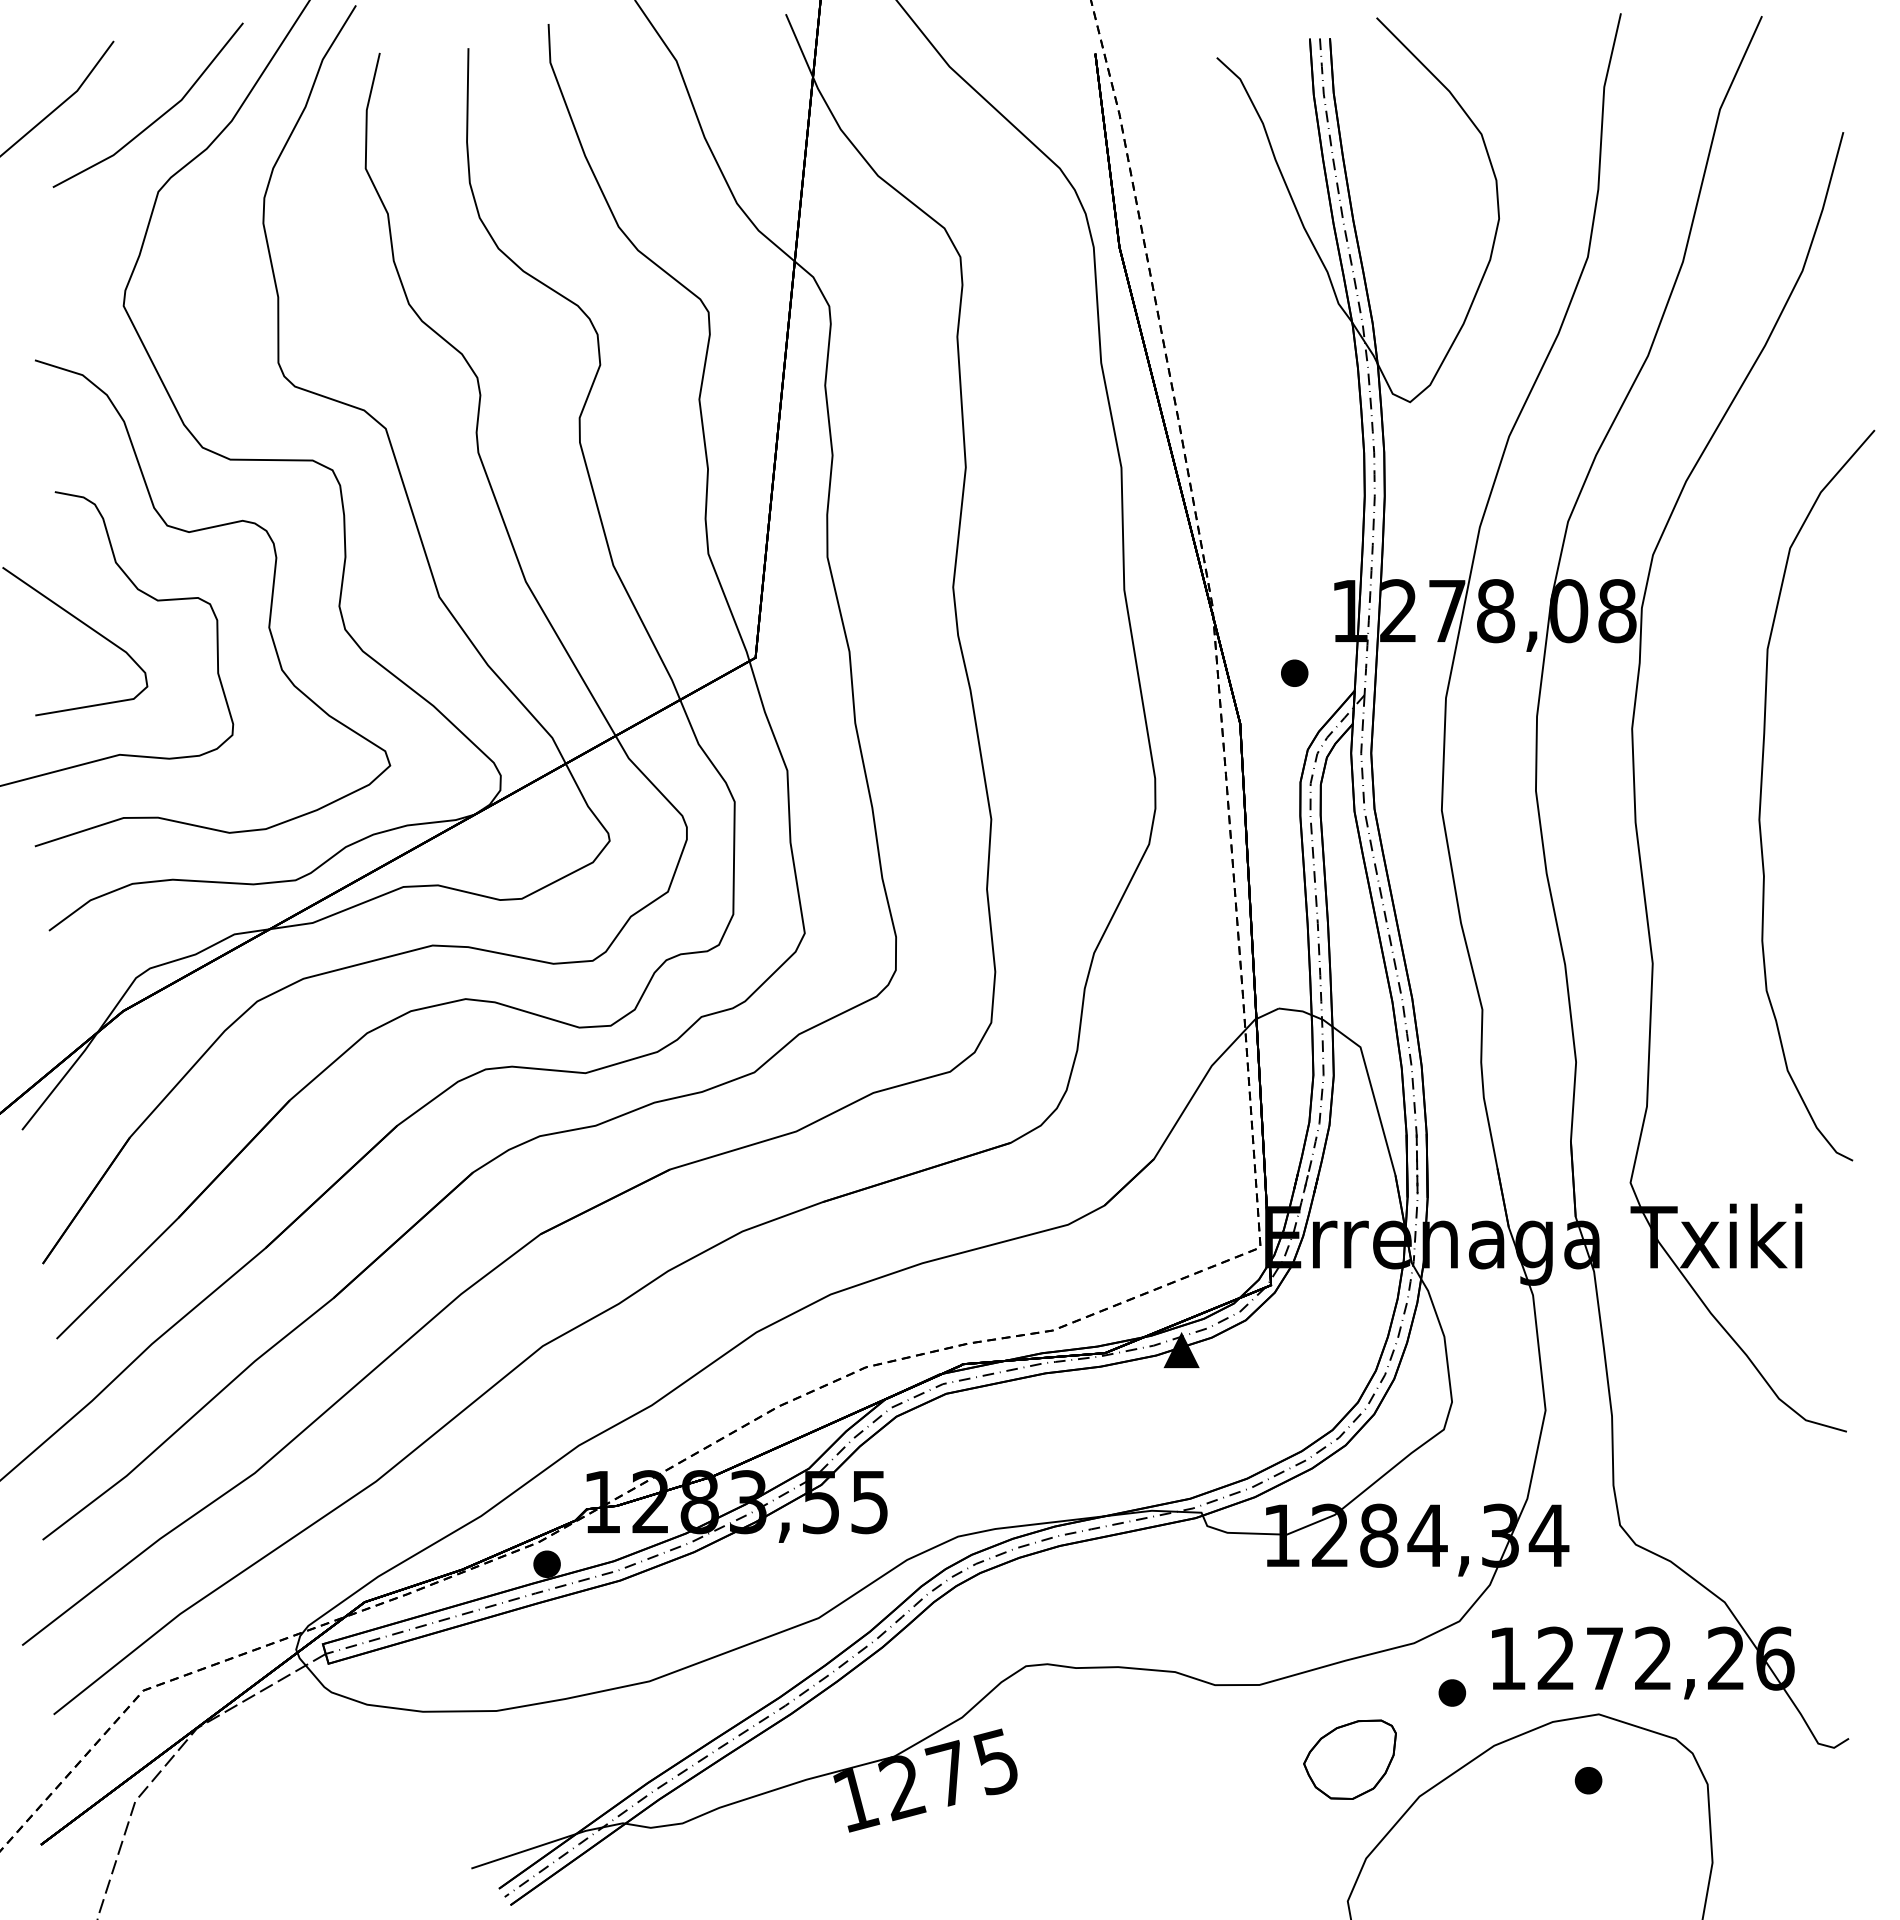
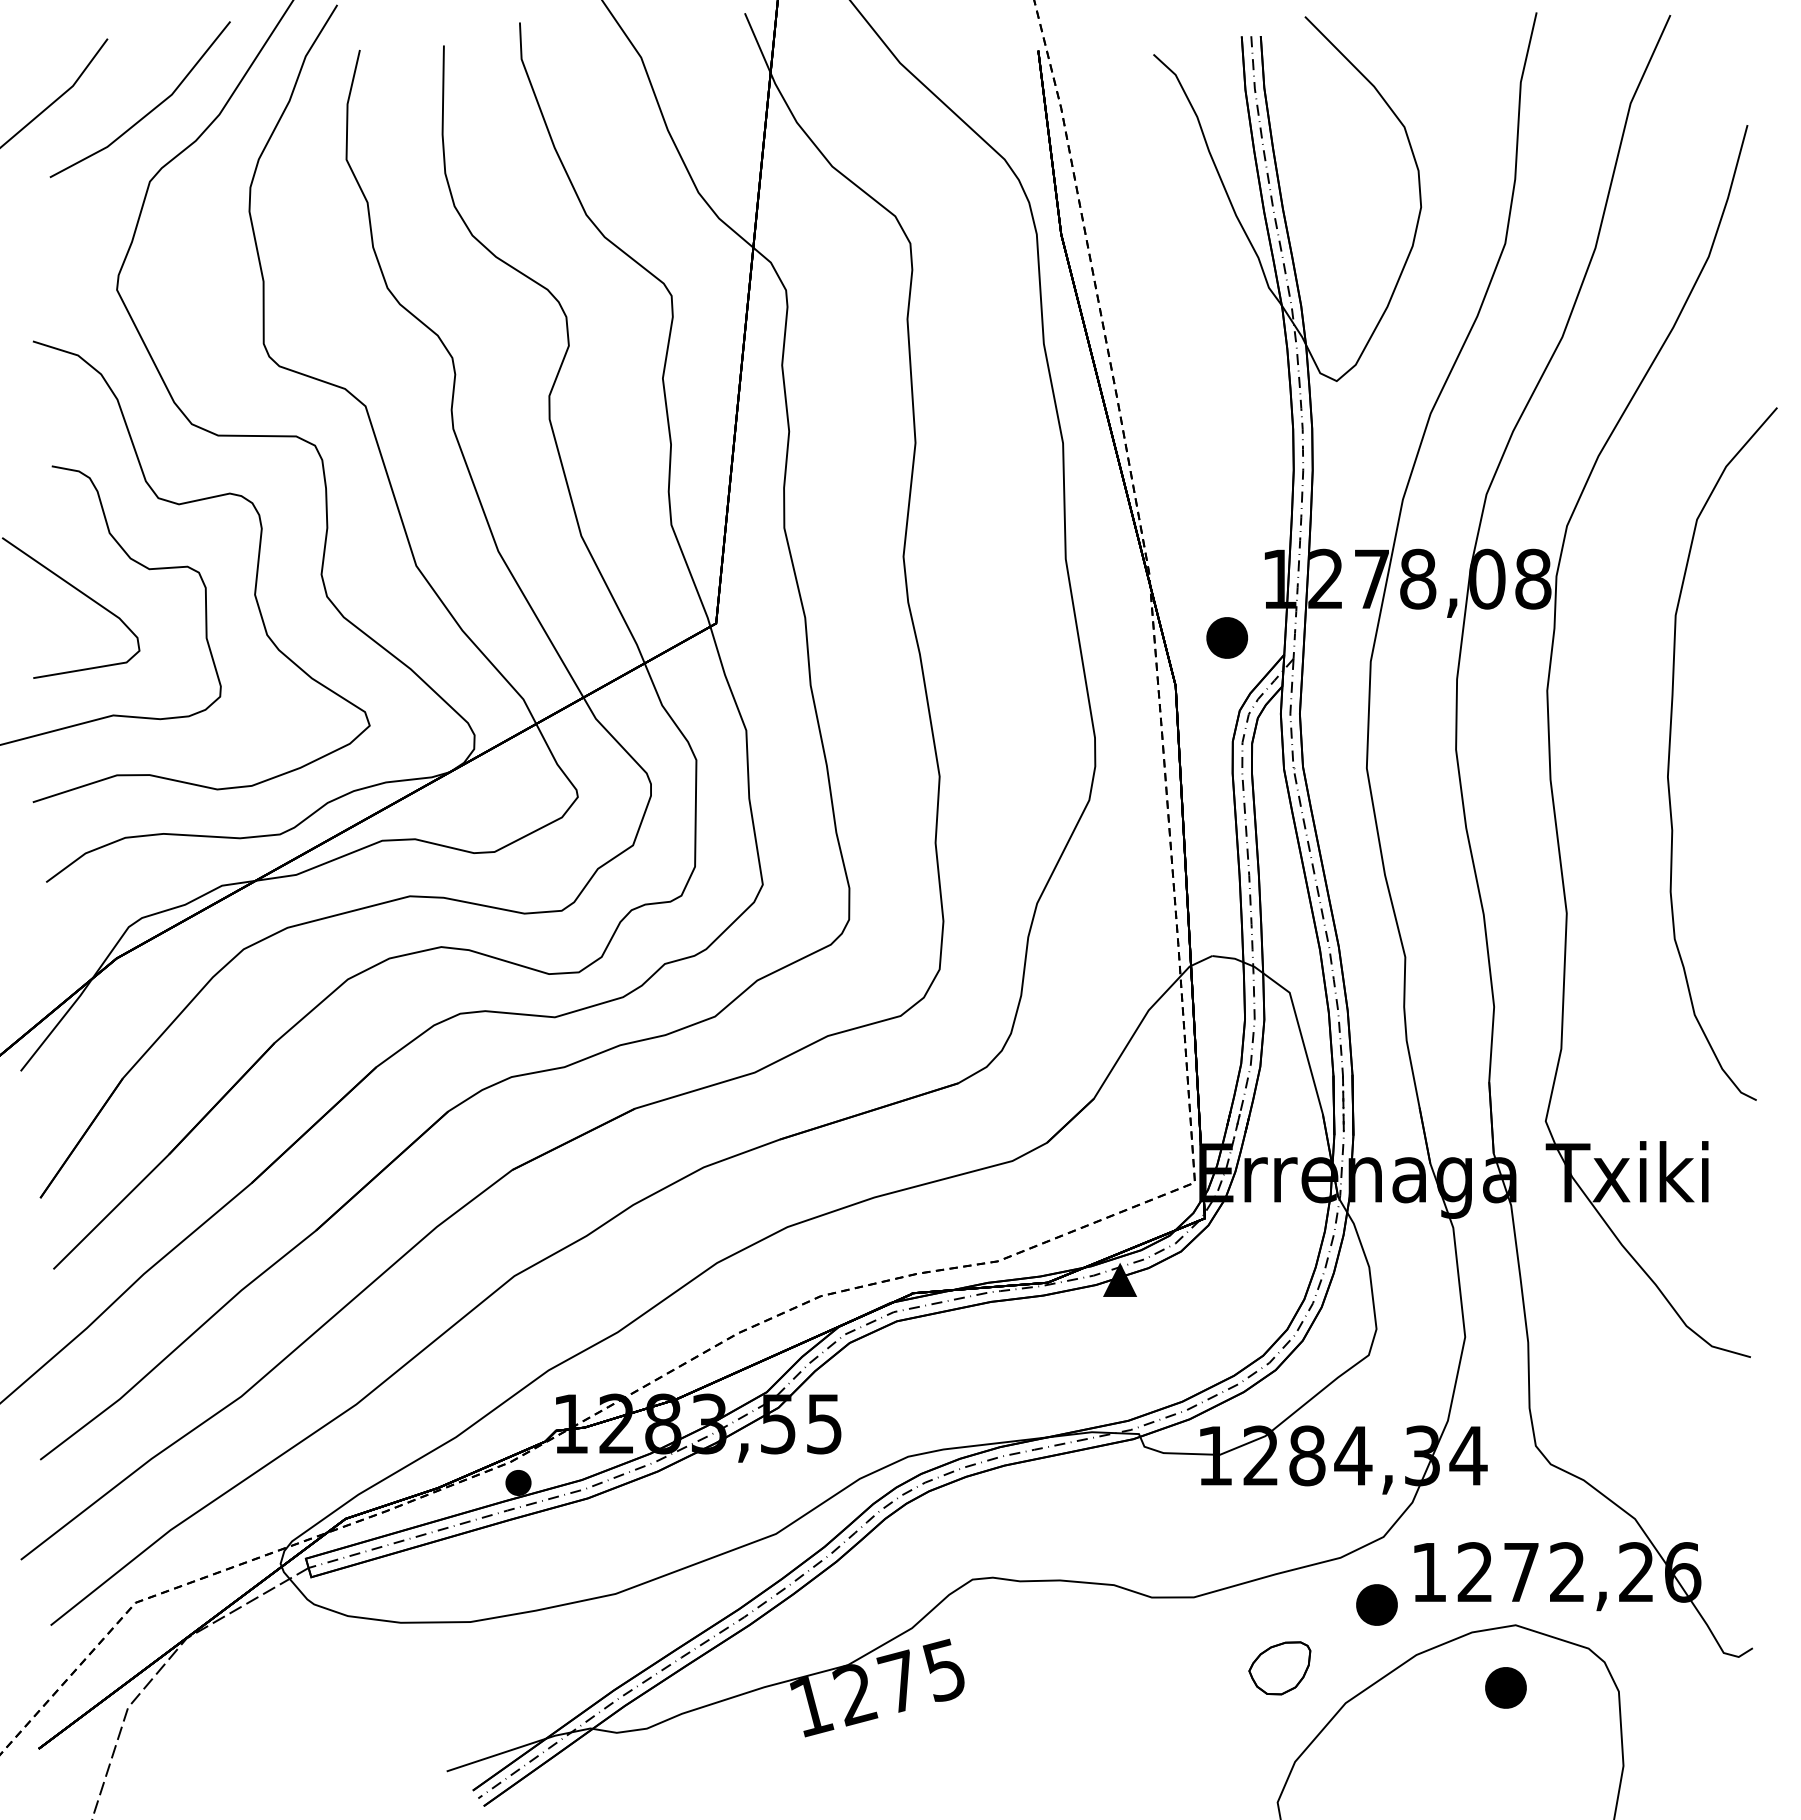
part: (1294, 673) -> (1227, 638), size x1.6
part: (1452, 1692) -> (1376, 1604), size x1.6
part: (1349, 1759) -> (1279, 1668), size x0.7
part: (1588, 1781) -> (1505, 1688), size x1.6

